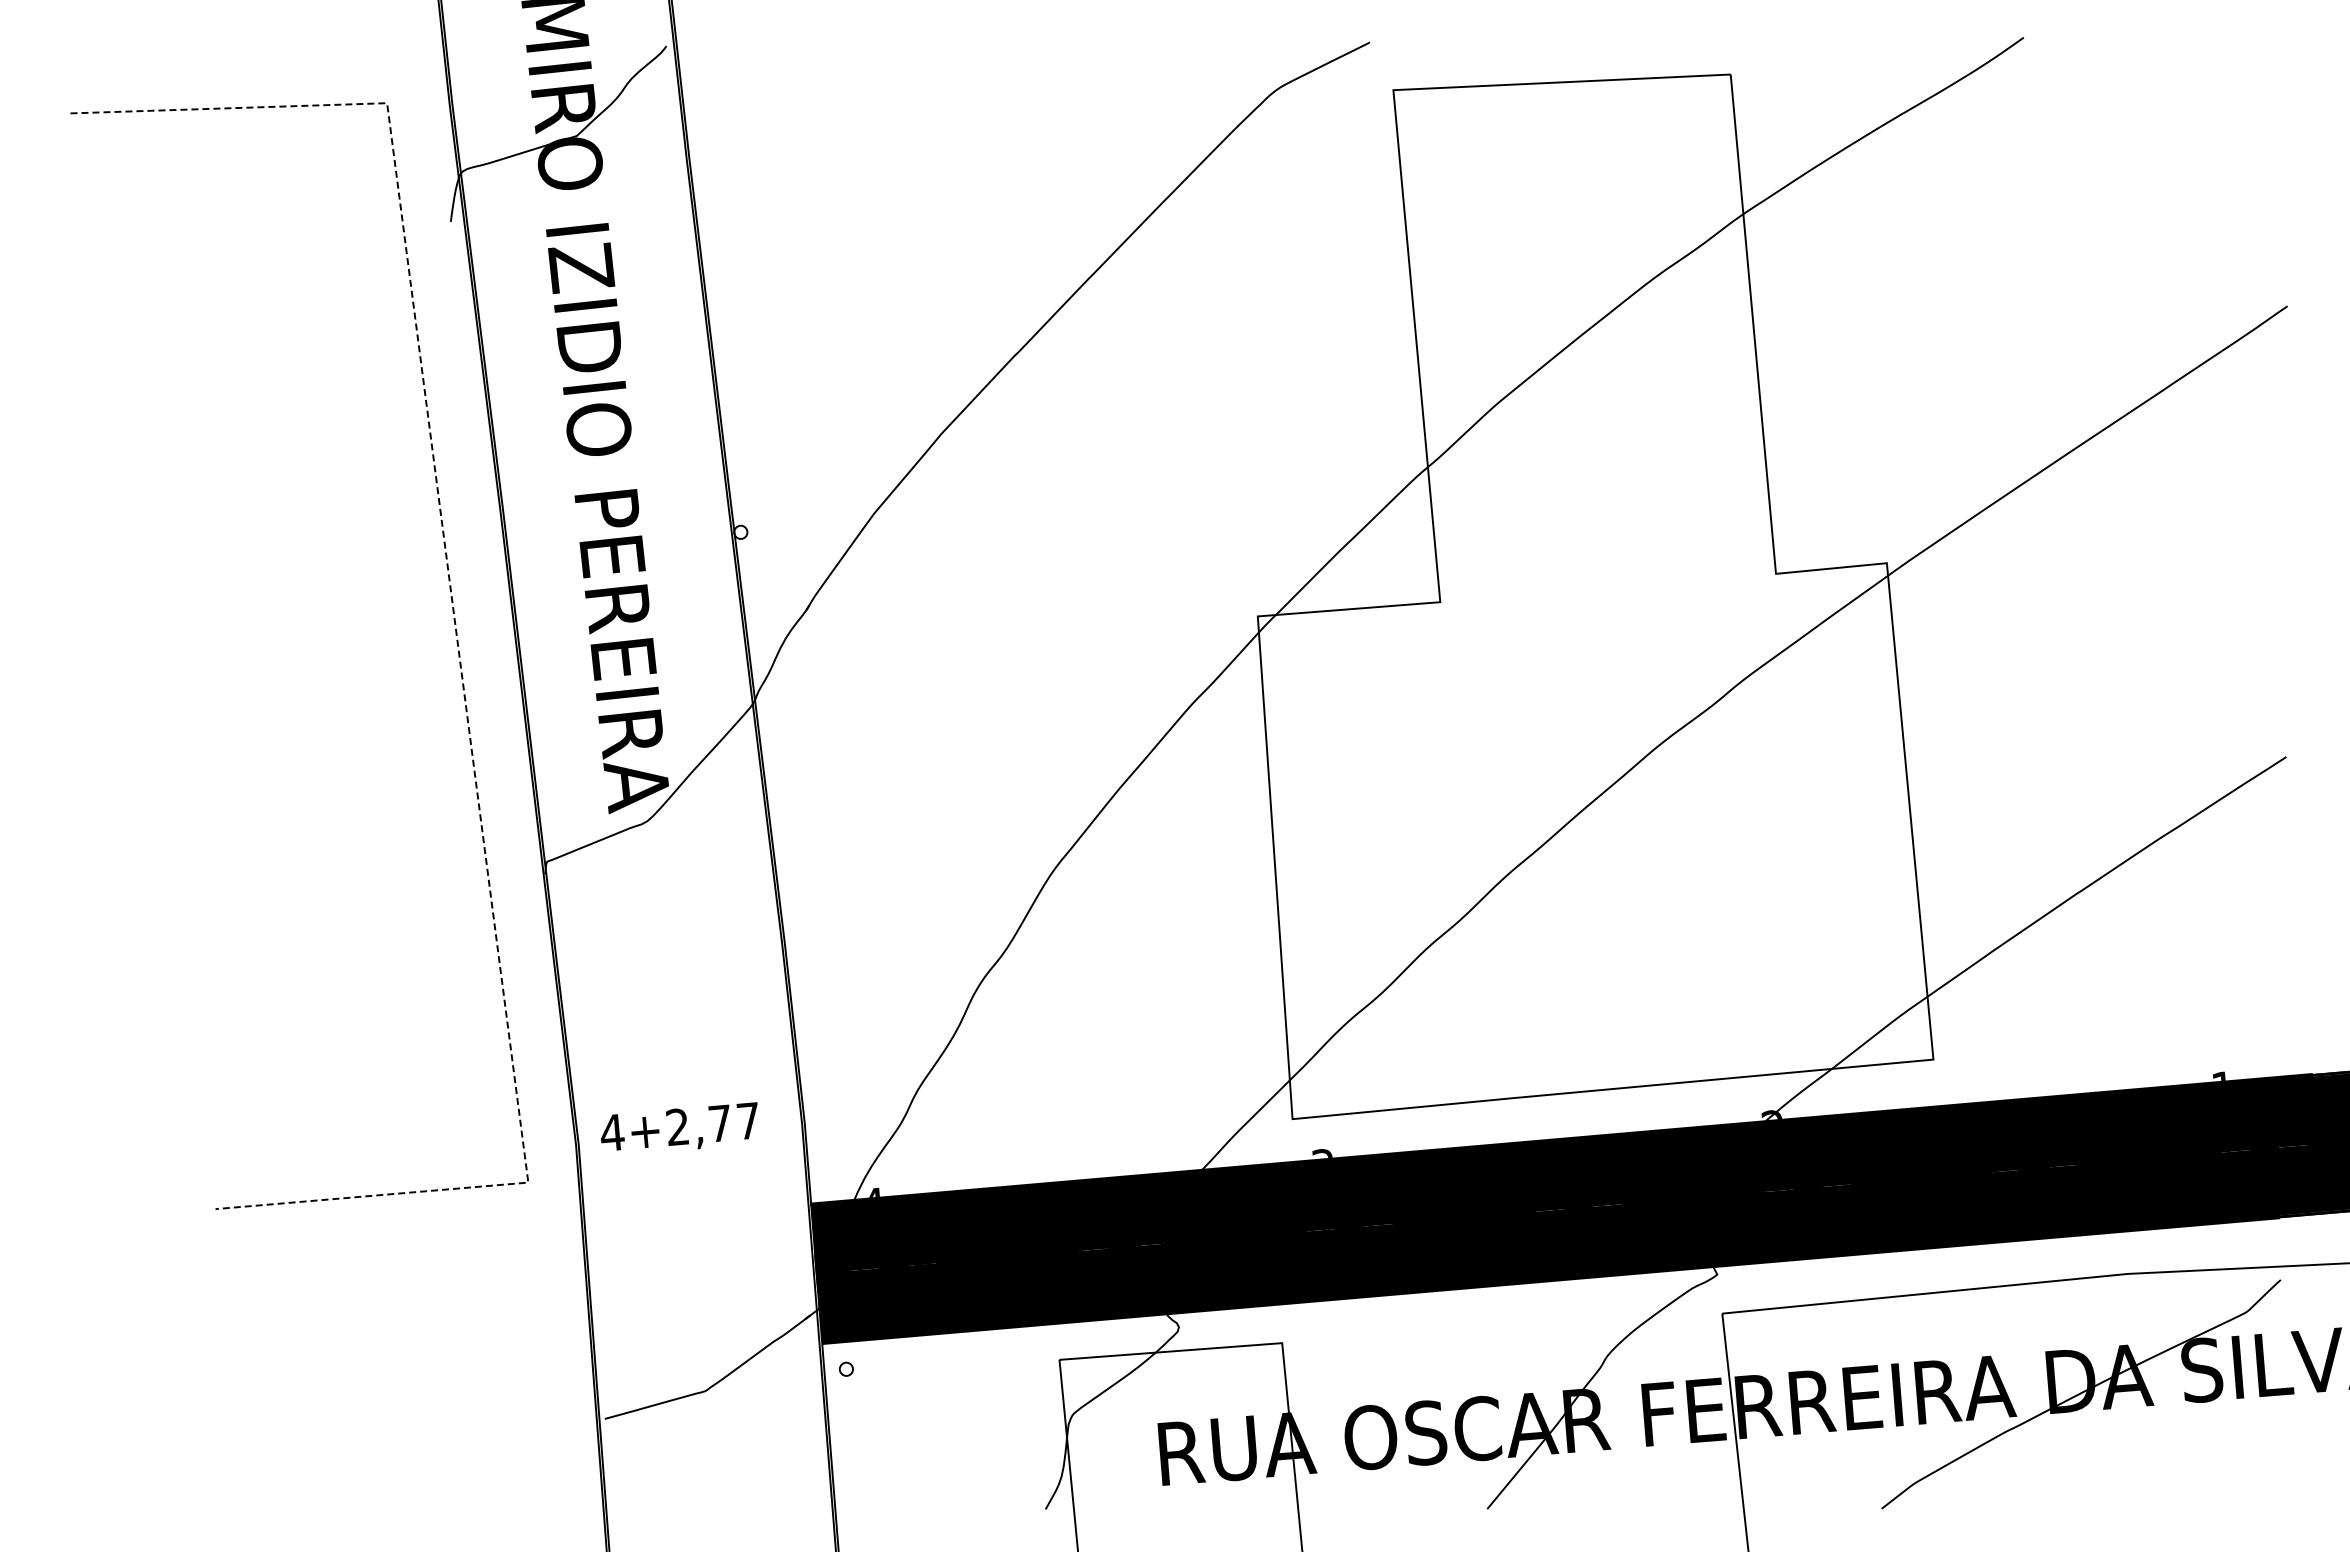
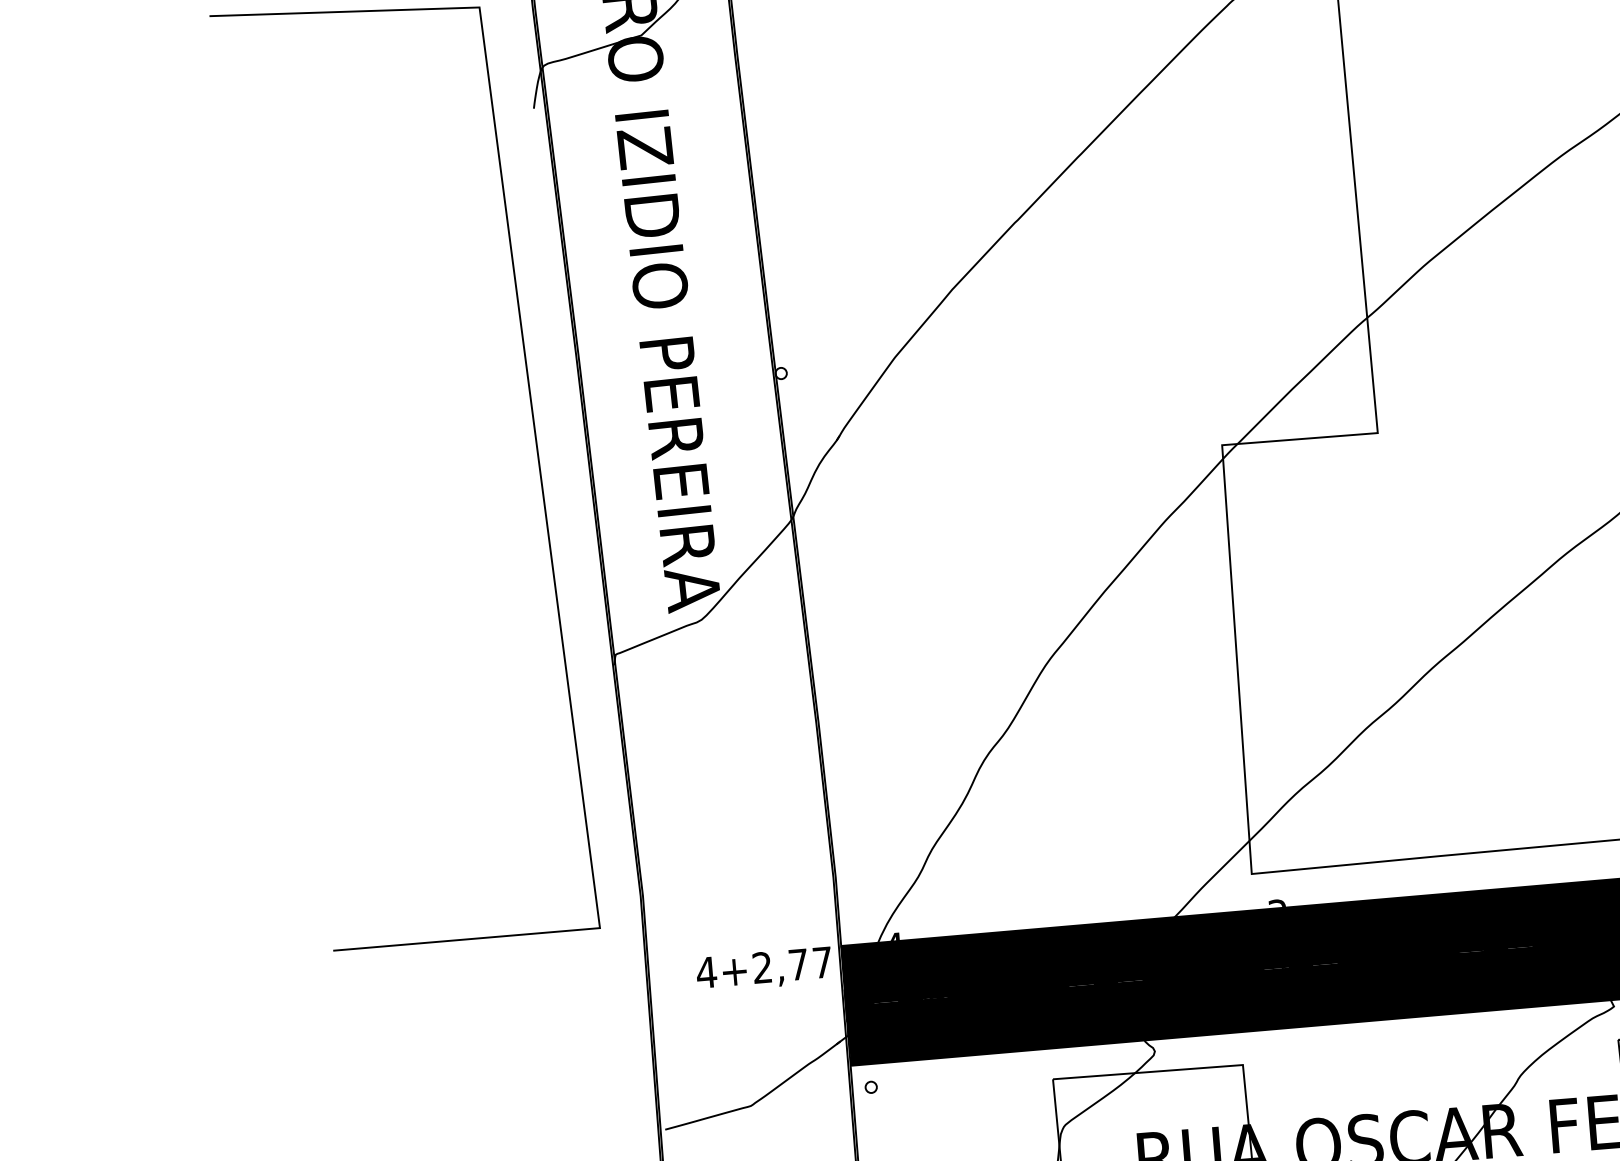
line: (457, 641) -> (539, 466), dashed -> solid
text: (679, 1126) -> (763, 967), moved

